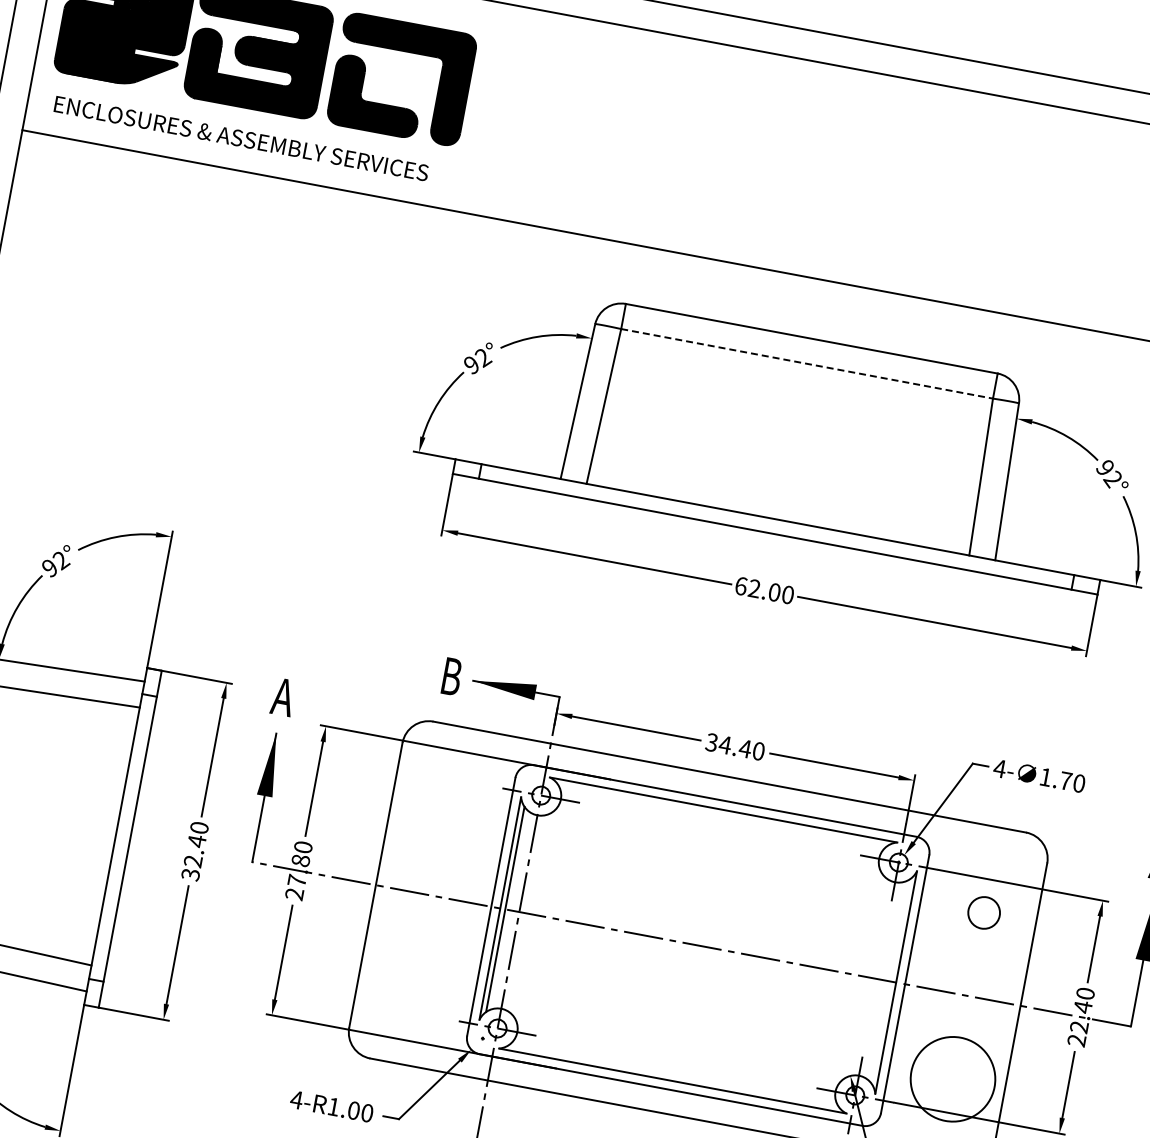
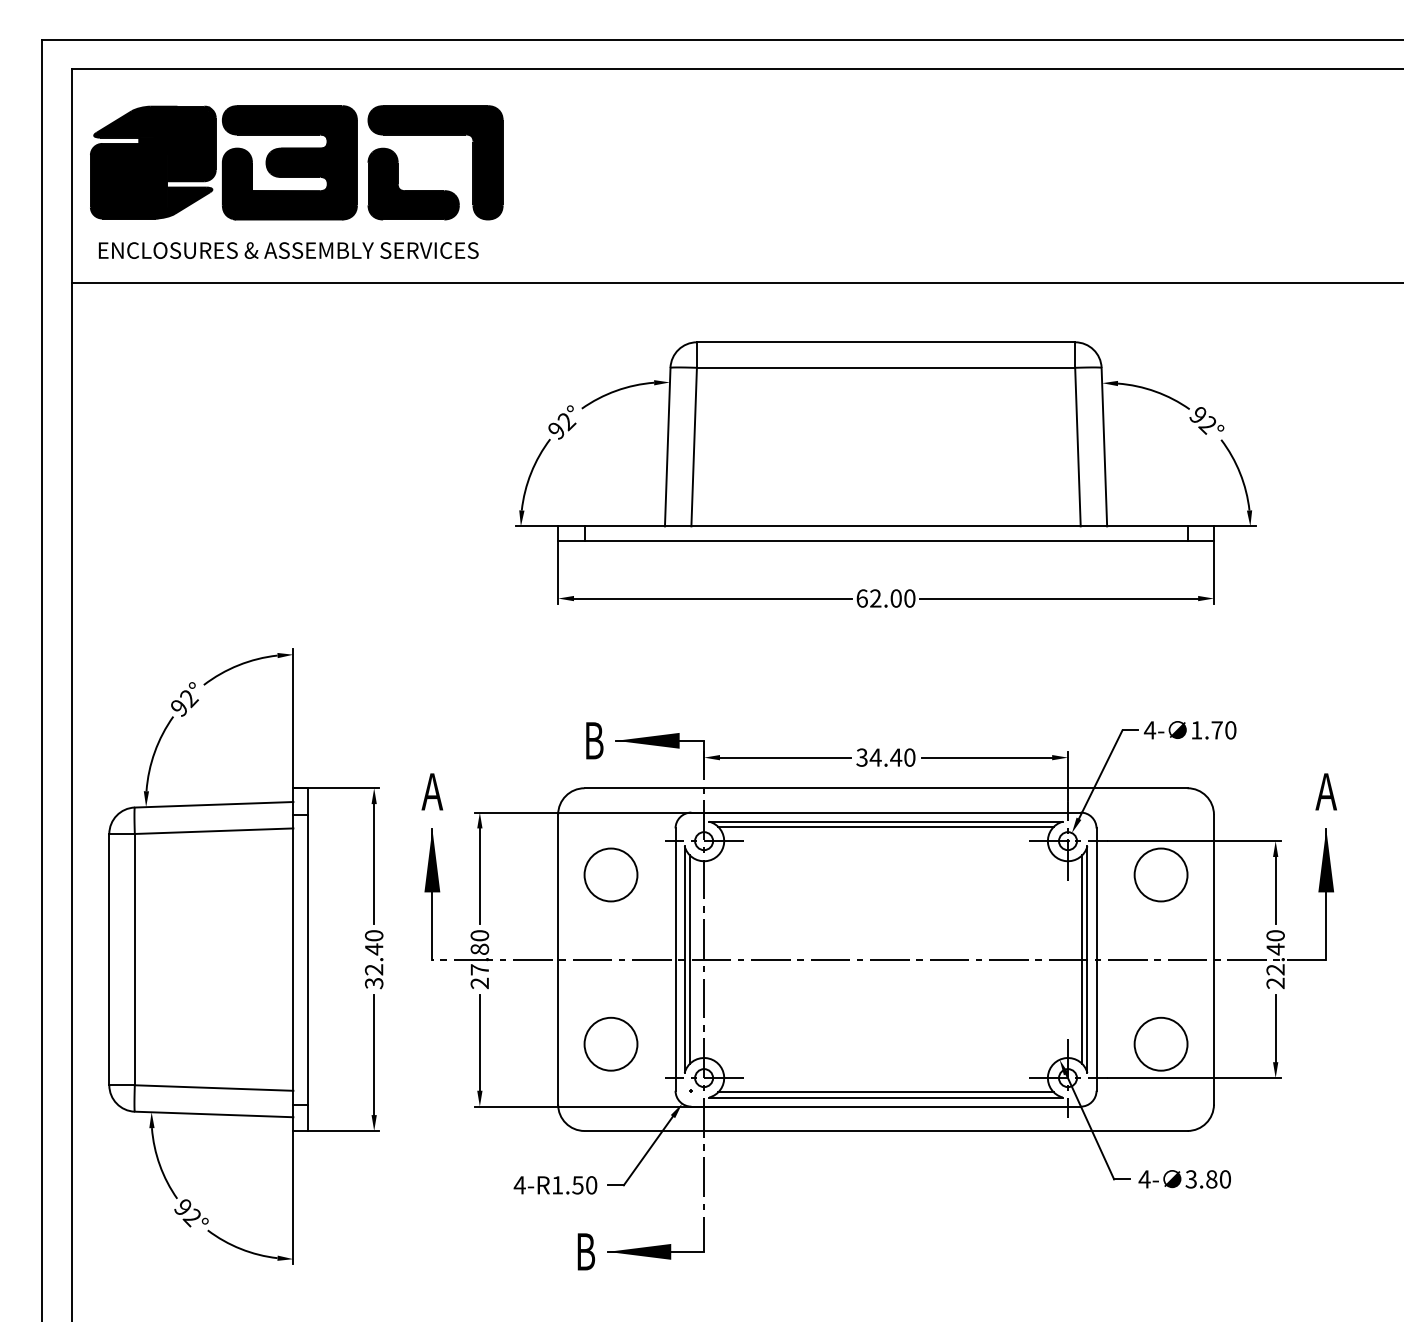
line: (807, 363) -> (886, 367), dashed -> solid
circle: (443, 811) -> (610, 874), added
line: (722, 814) -> (885, 826), added
circle: (983, 912) -> (1160, 874), size x1.67
circle: (411, 977) -> (610, 1043), added
line: (891, 981) -> (1082, 959), added
line: (673, 1076) -> (885, 1092), added
circle: (952, 1078) -> (1160, 1043), size x0.62
text: (353, 1110) -> (577, 1185), R1.00 -> R1.50

